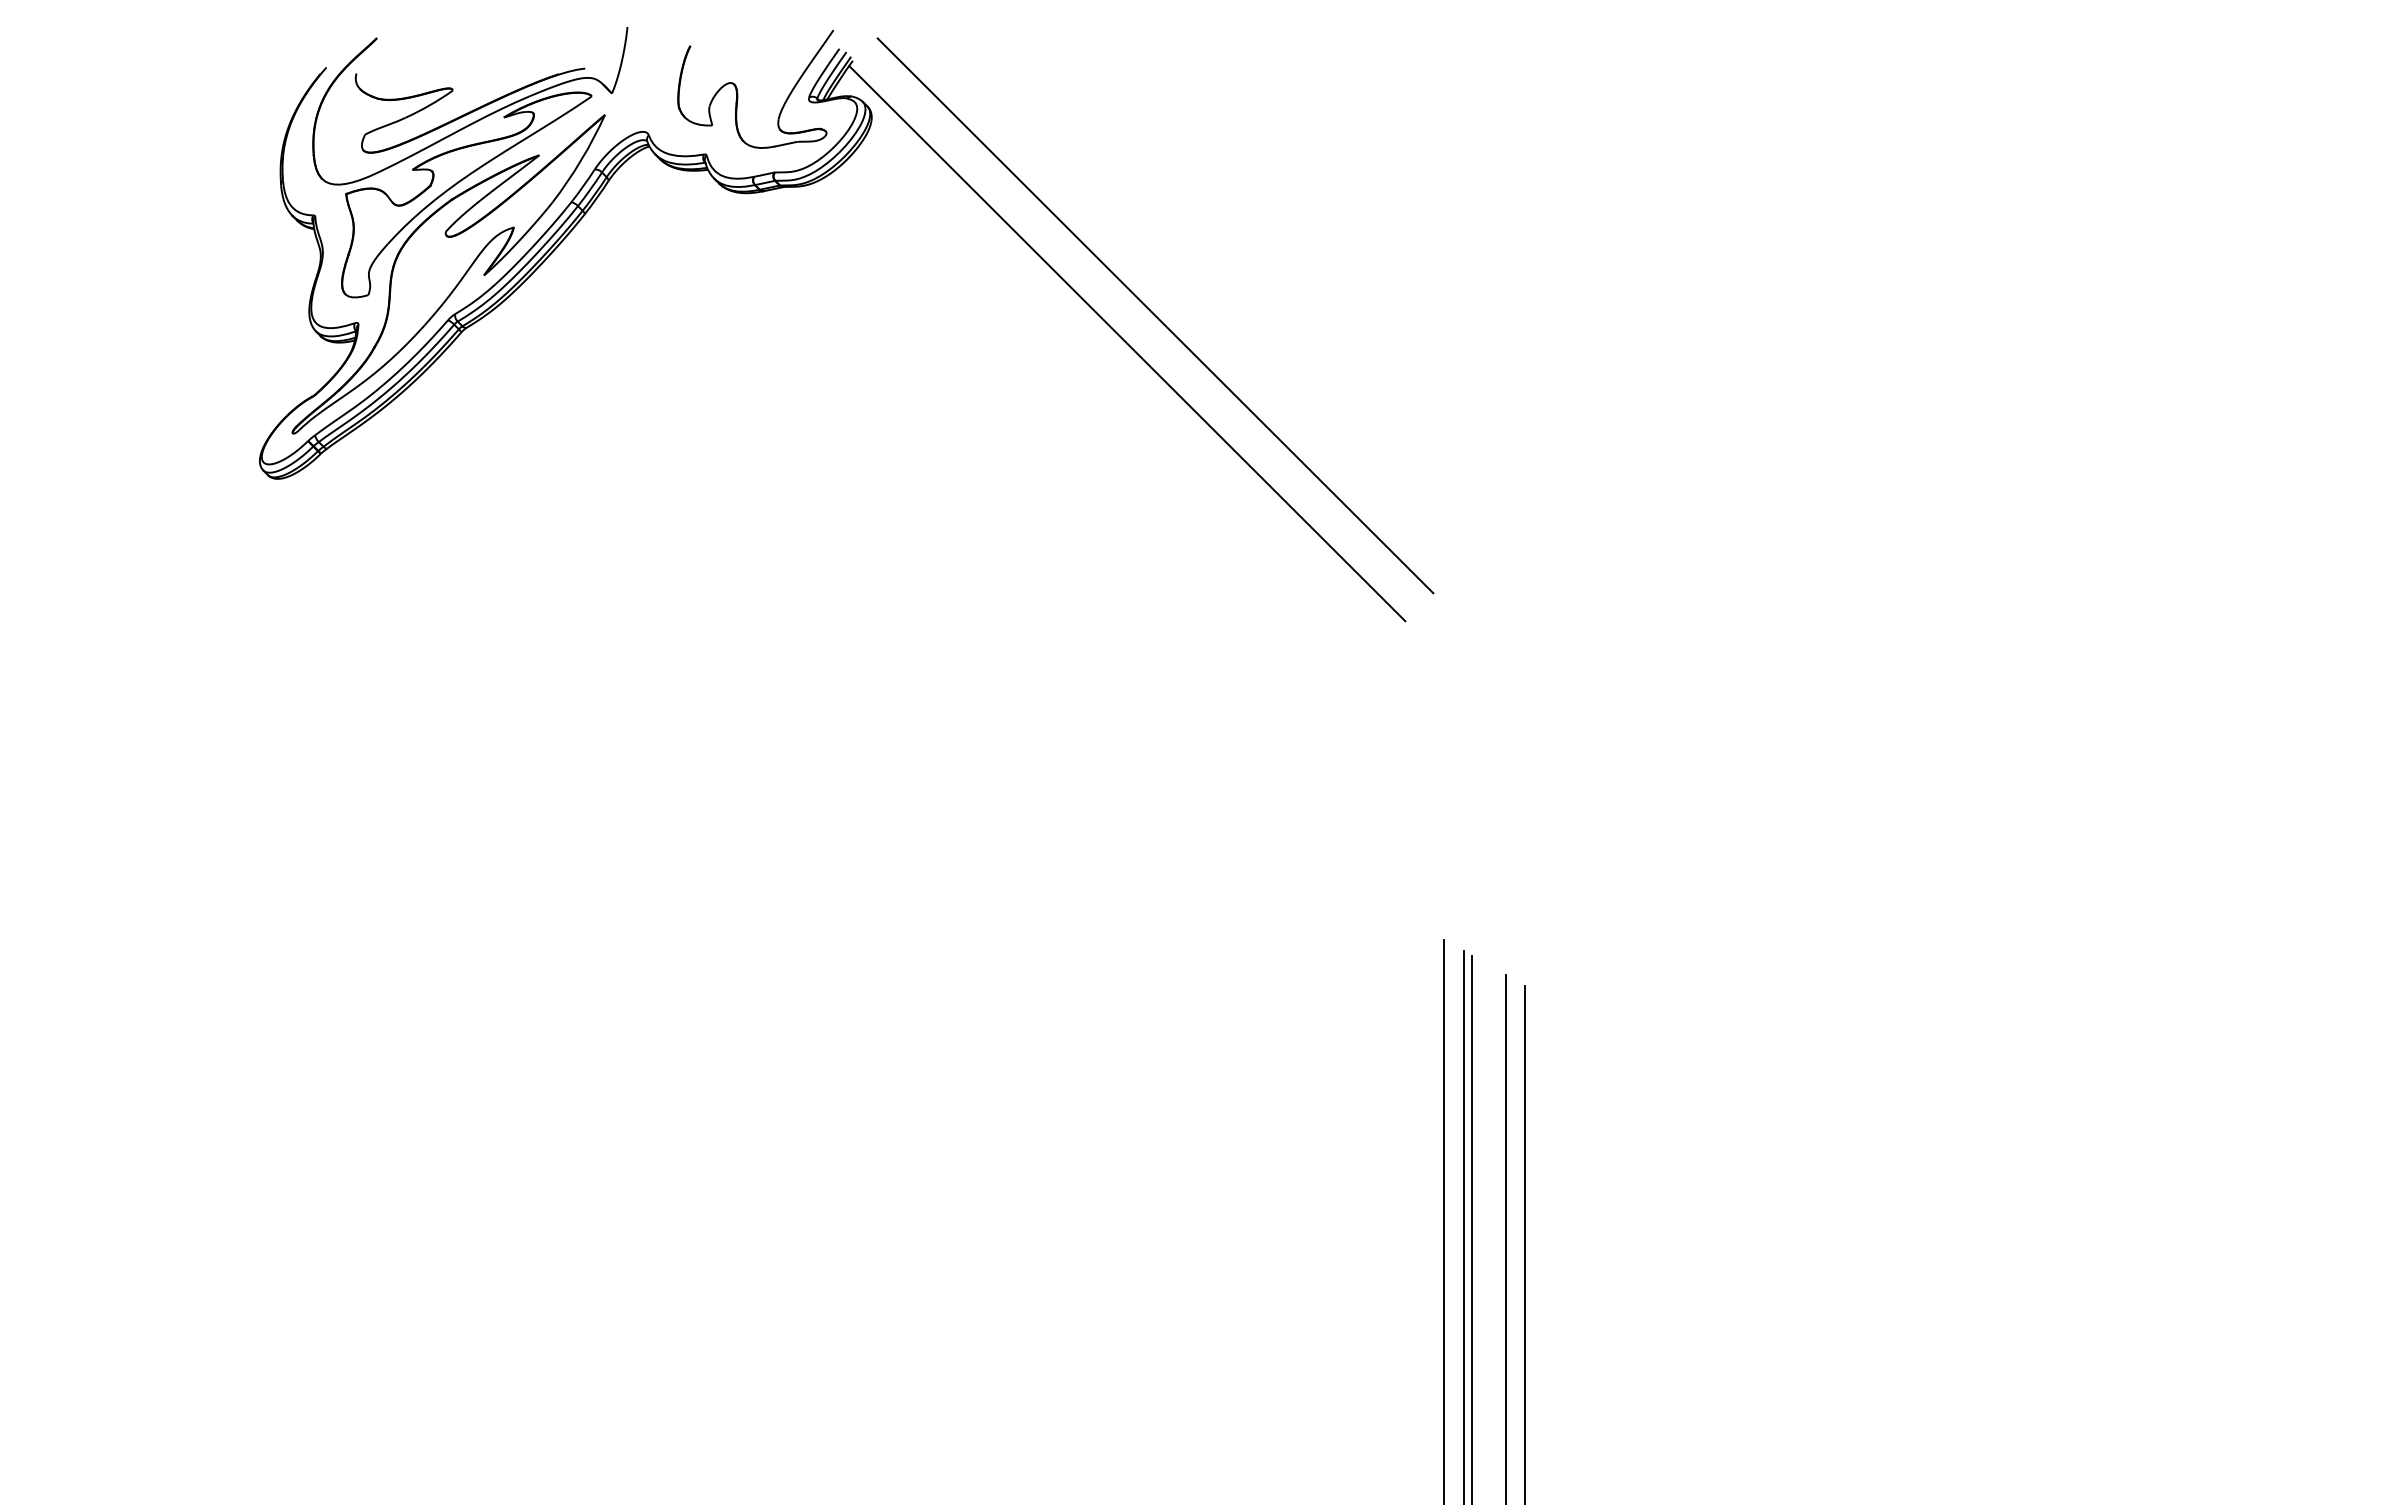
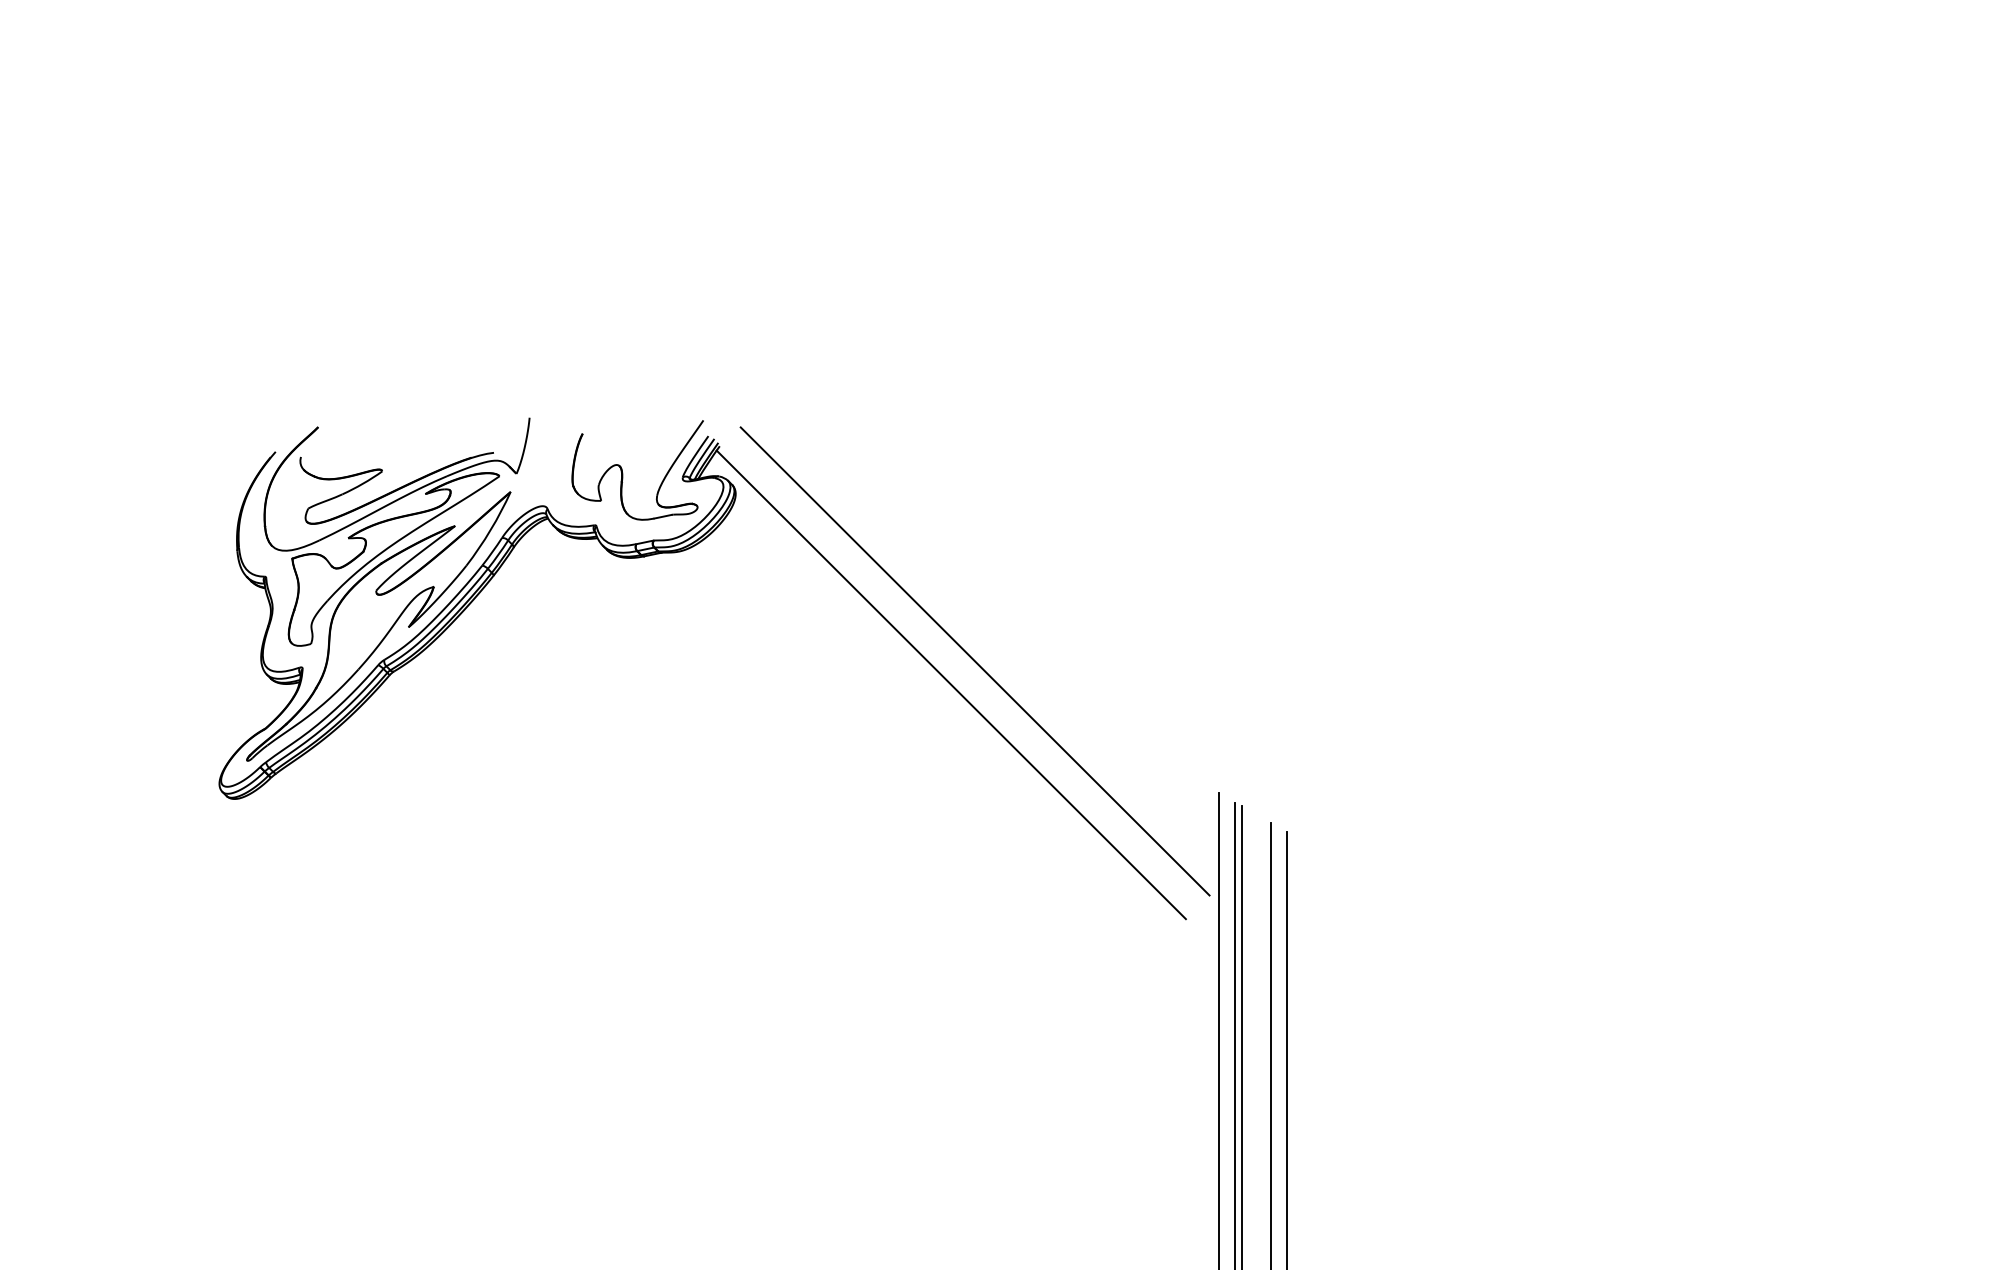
part: (806, 186) -> (680, 552), moved

